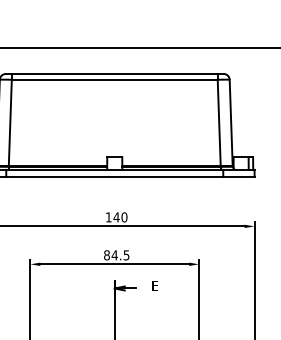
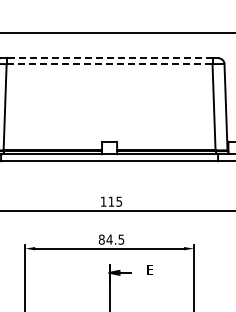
line: (114, 73) -> (109, 57), solid -> dashed
line: (114, 79) -> (109, 63), solid -> dashed
text: (120, 217) -> (115, 201), 140 -> 115

